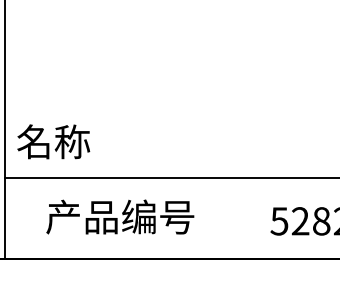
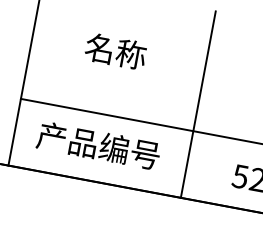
text: (53, 141) -> (115, 51), moved
line: (214, 145) -> (198, 104), added
text: (120, 216) -> (98, 145), moved

